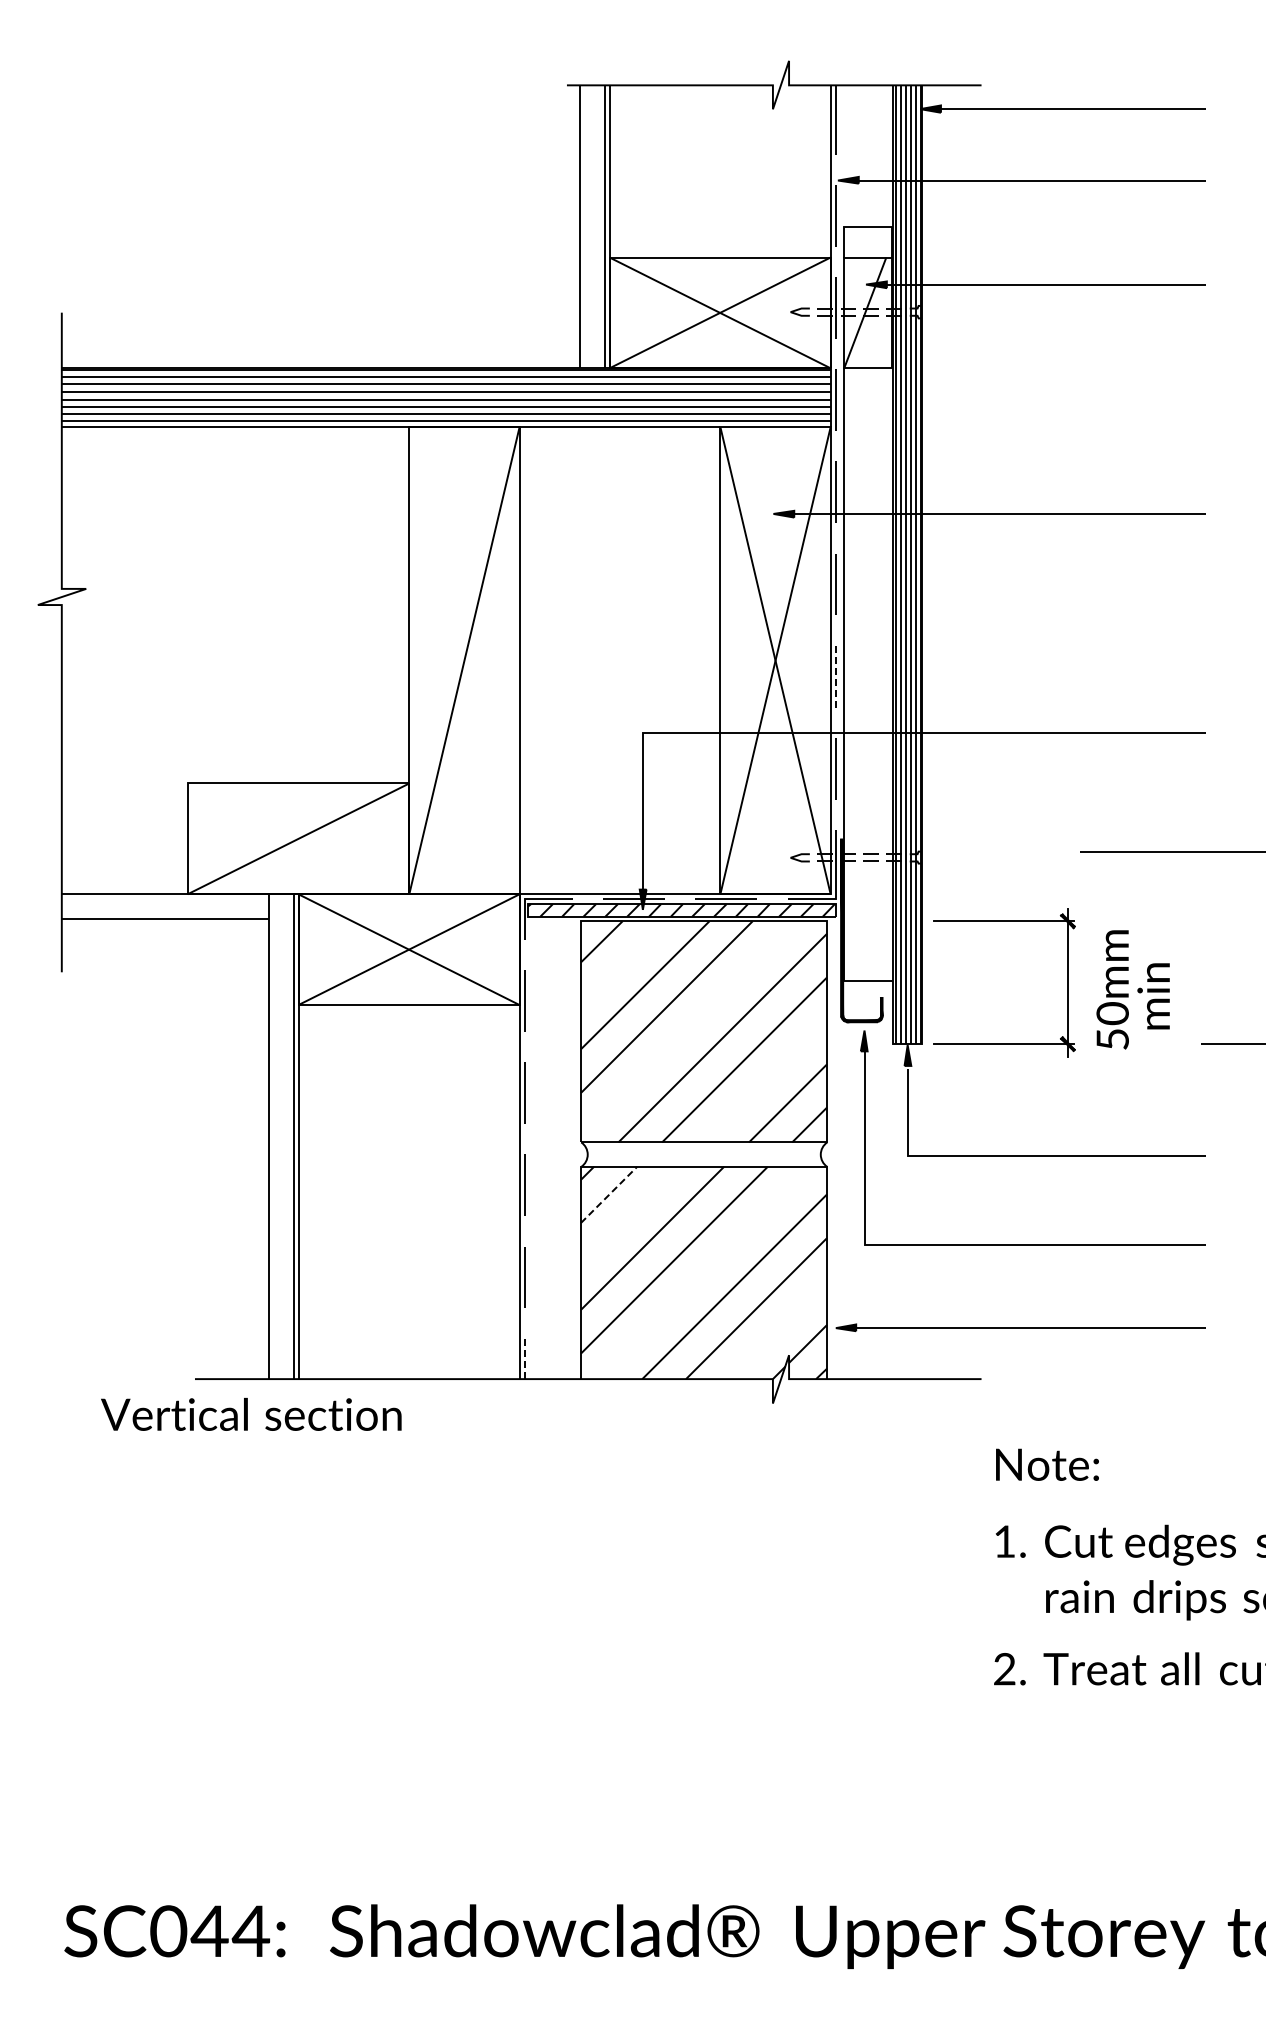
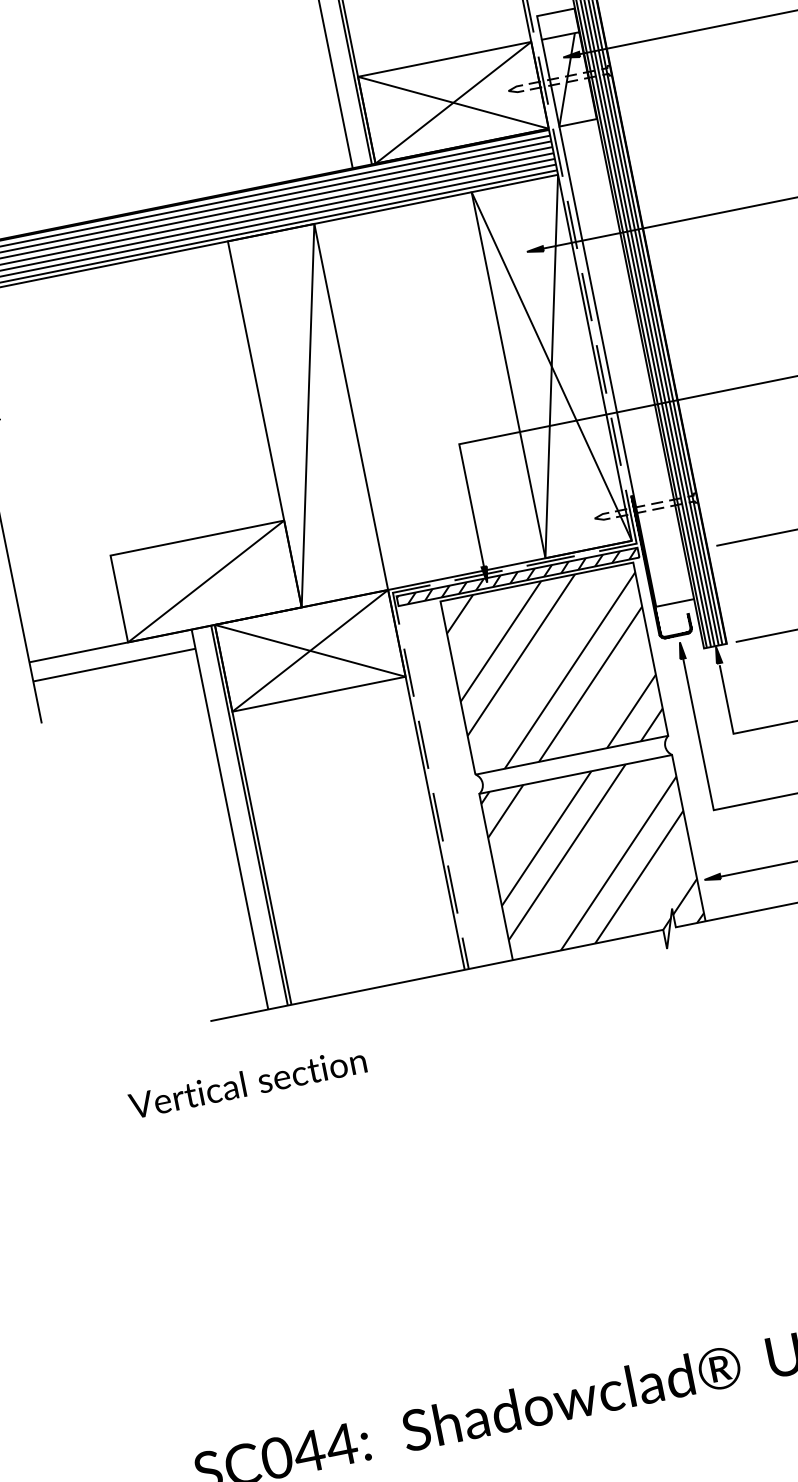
line: (835, 676) -> (601, 369), dashed -> solid
line: (609, 1194) -> (506, 811), dashed -> solid
line: (524, 1359) -> (465, 953), dashed -> solid
text: (251, 1414) -> (247, 1083), moved

